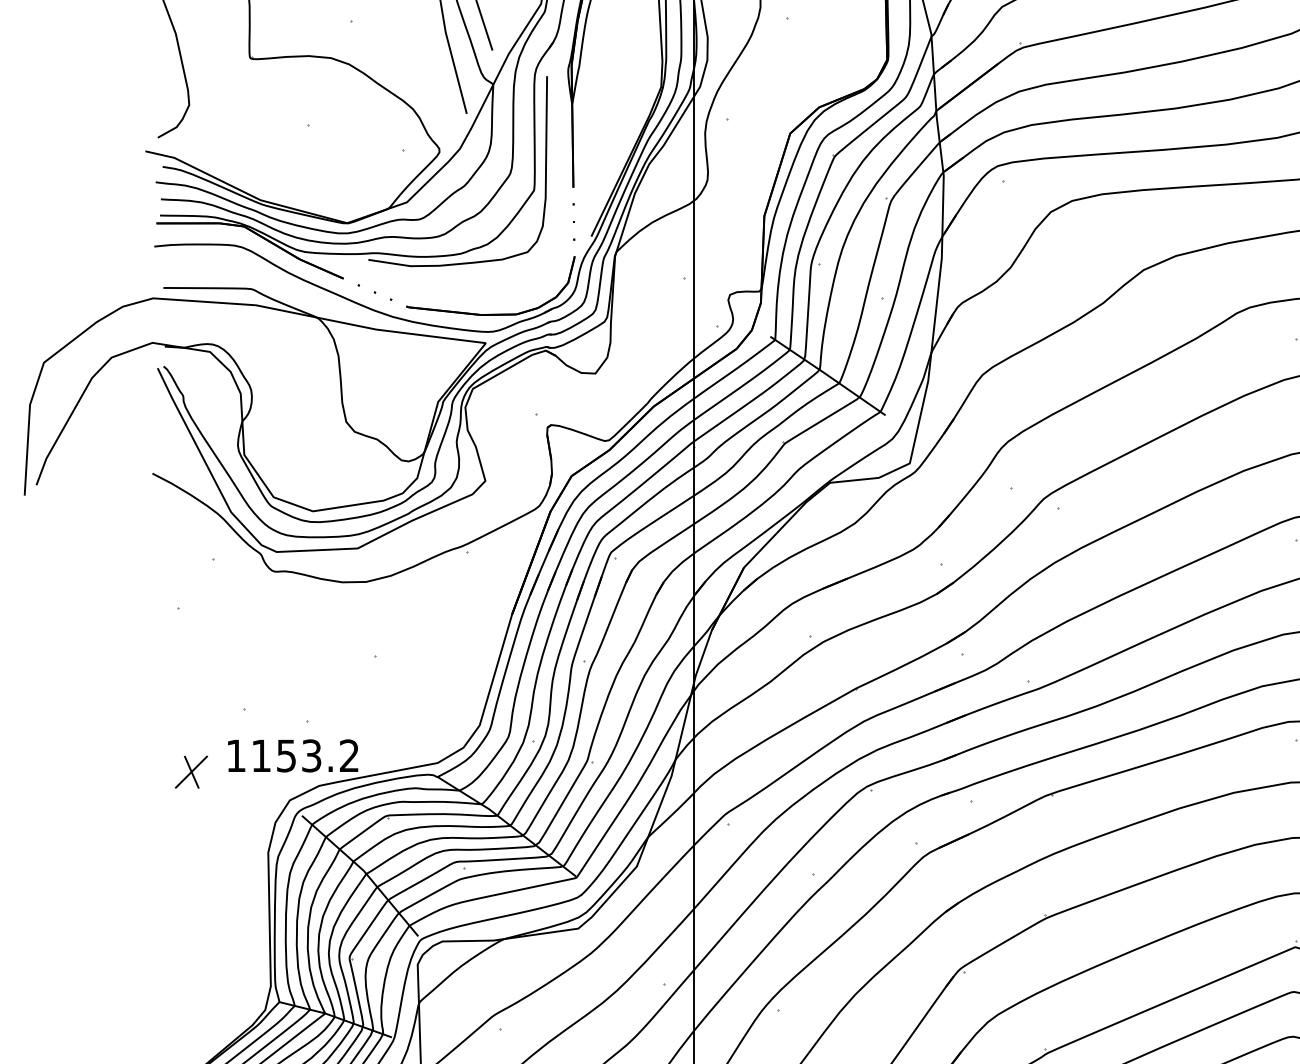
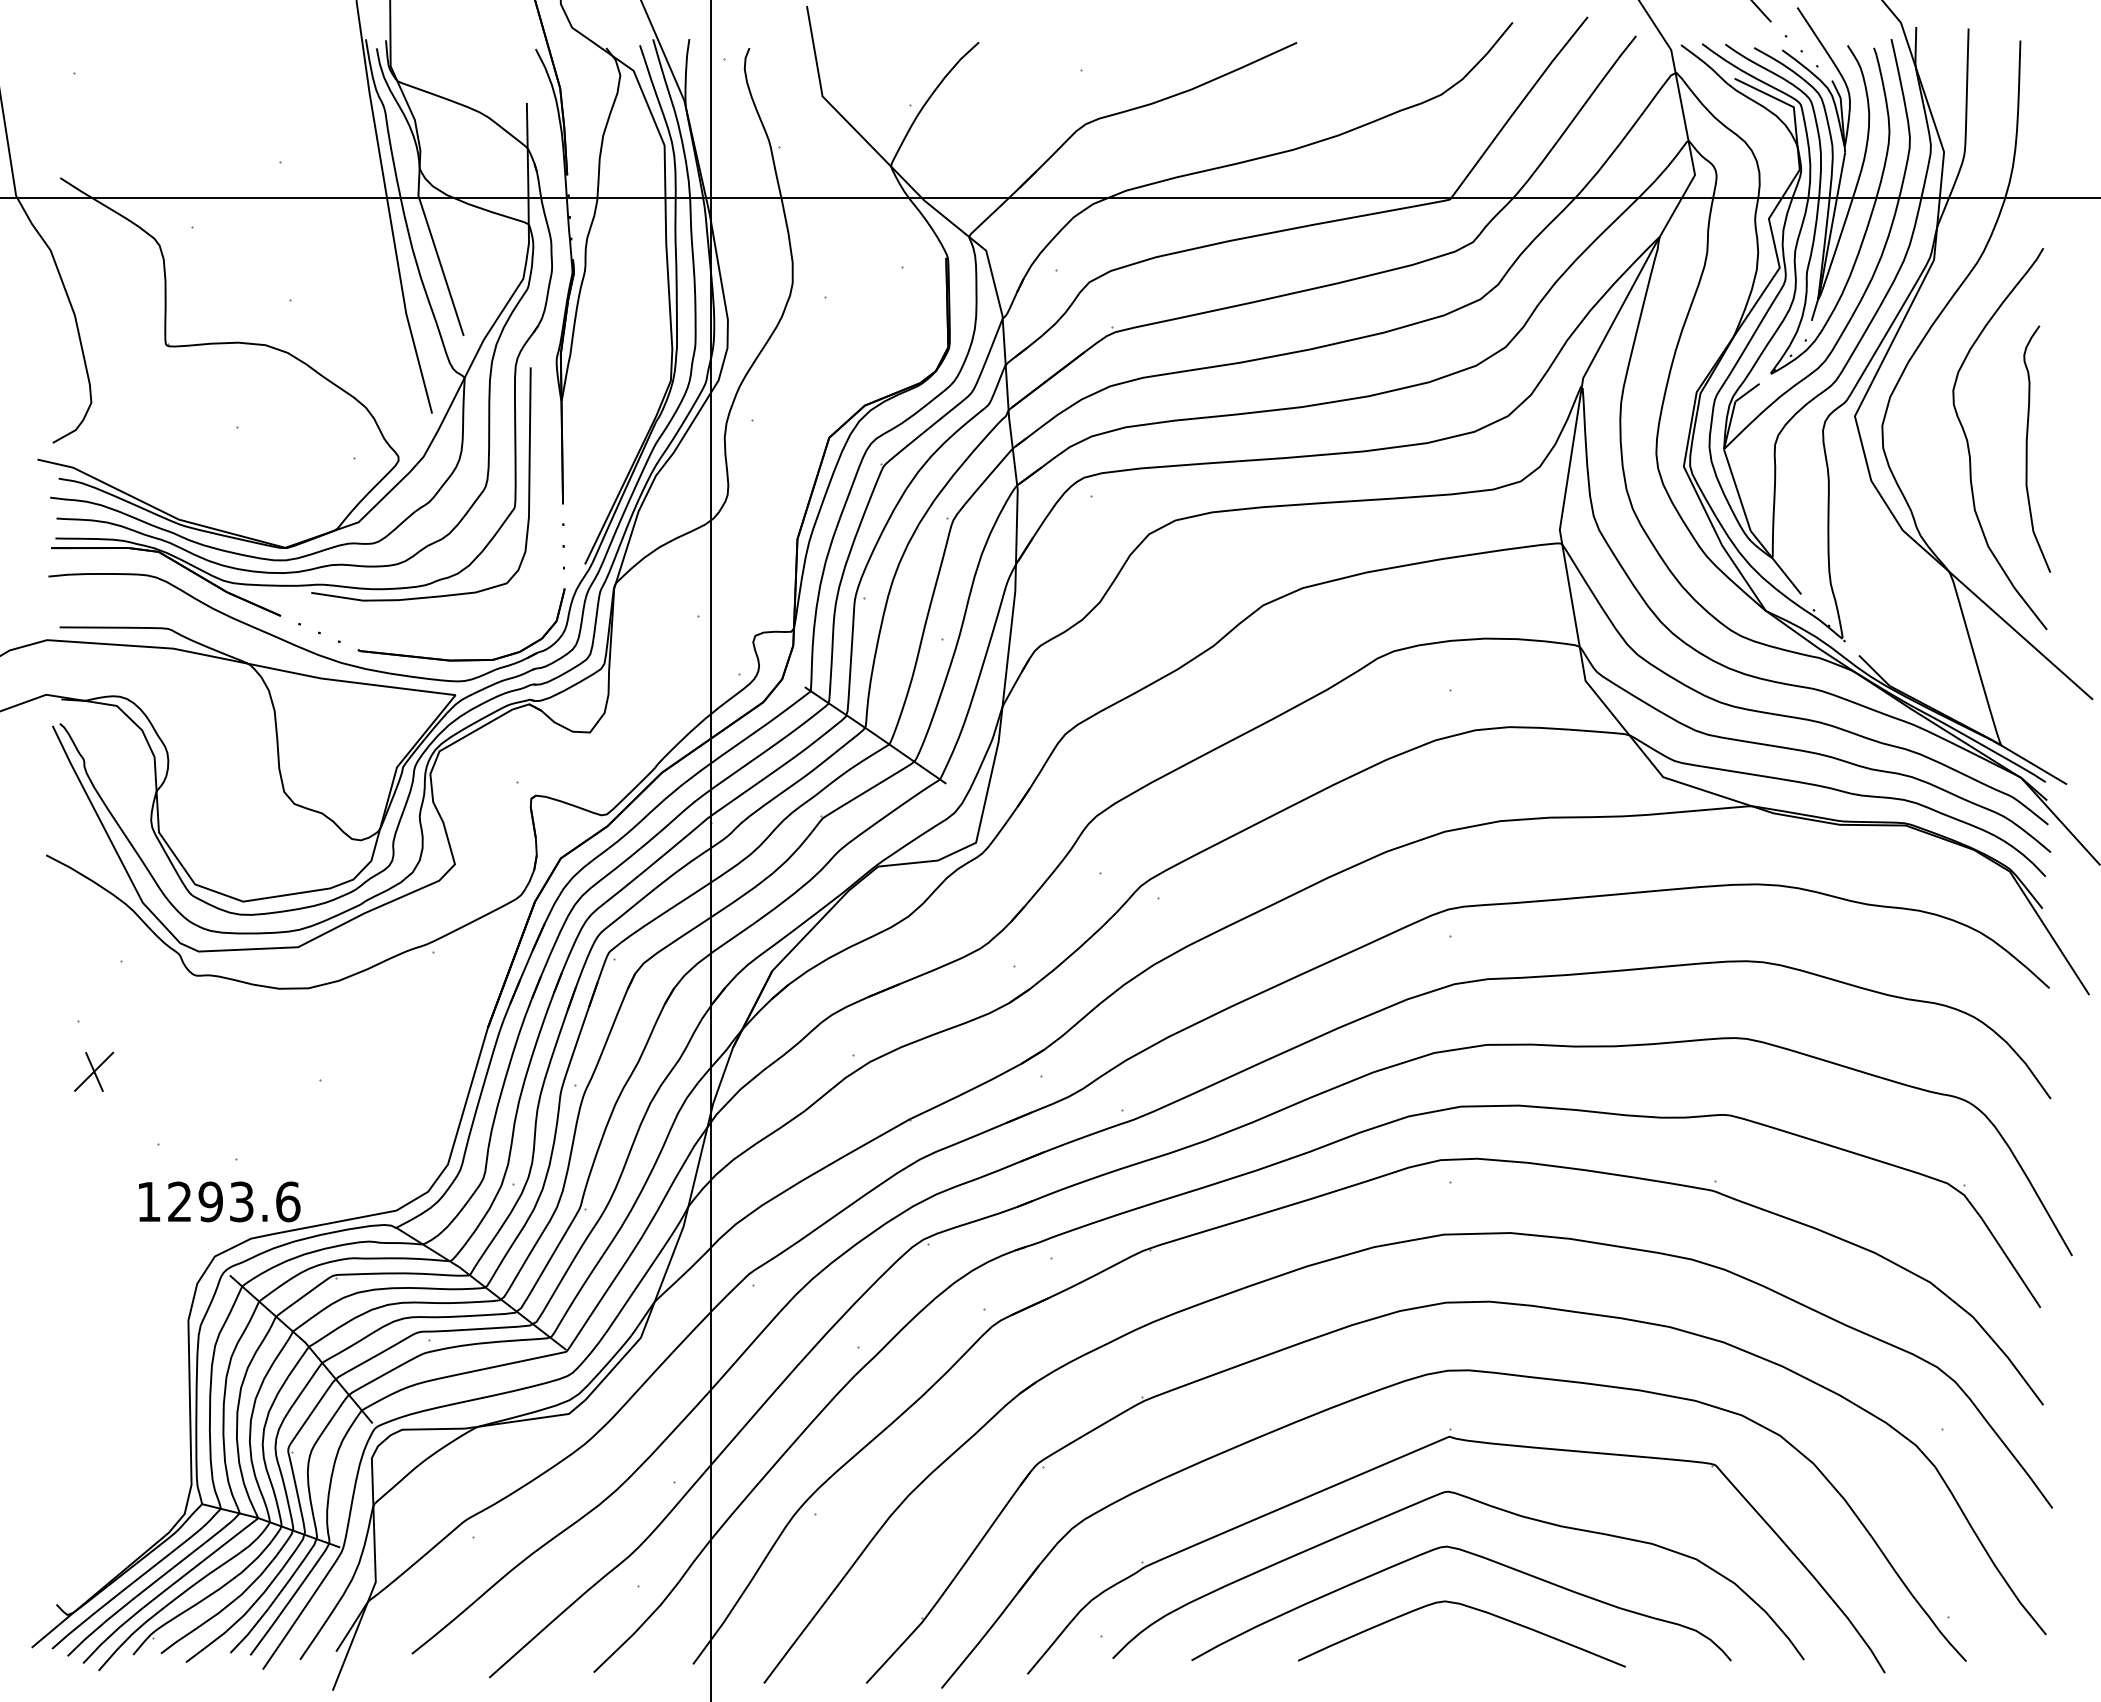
text: (305, 755) -> (234, 1201), 1153.2 -> 1293.6
part: (191, 771) -> (94, 1071), moved

